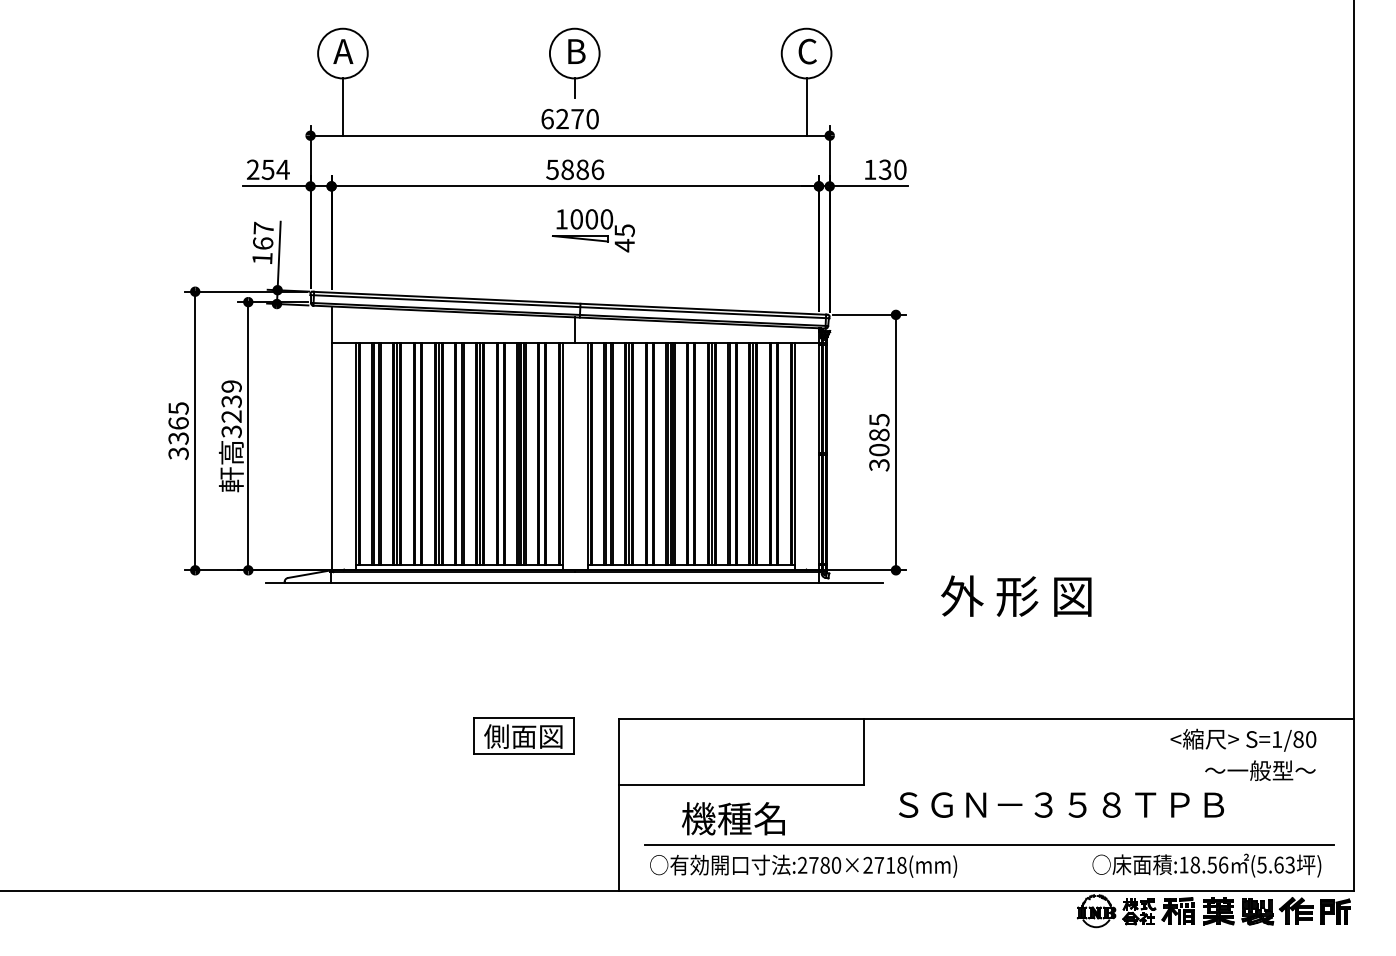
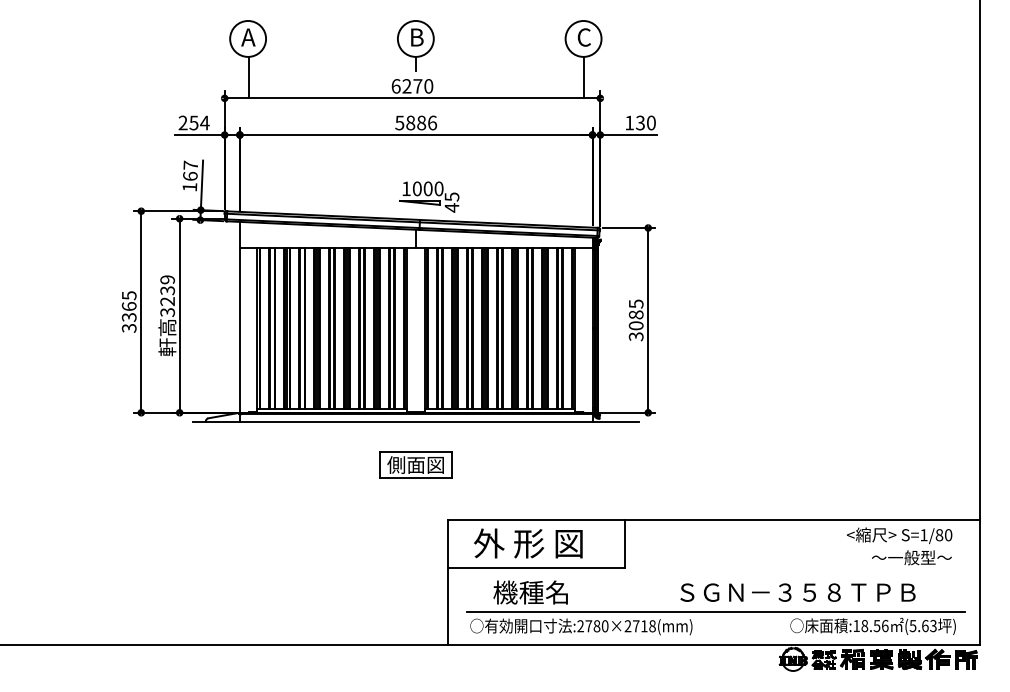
part: (593, 229) -> (429, 196), moved
text: (1016, 596) -> (528, 543), moved
part: (523, 735) -> (415, 464), moved
text: (1060, 804) -> (797, 592), moved

